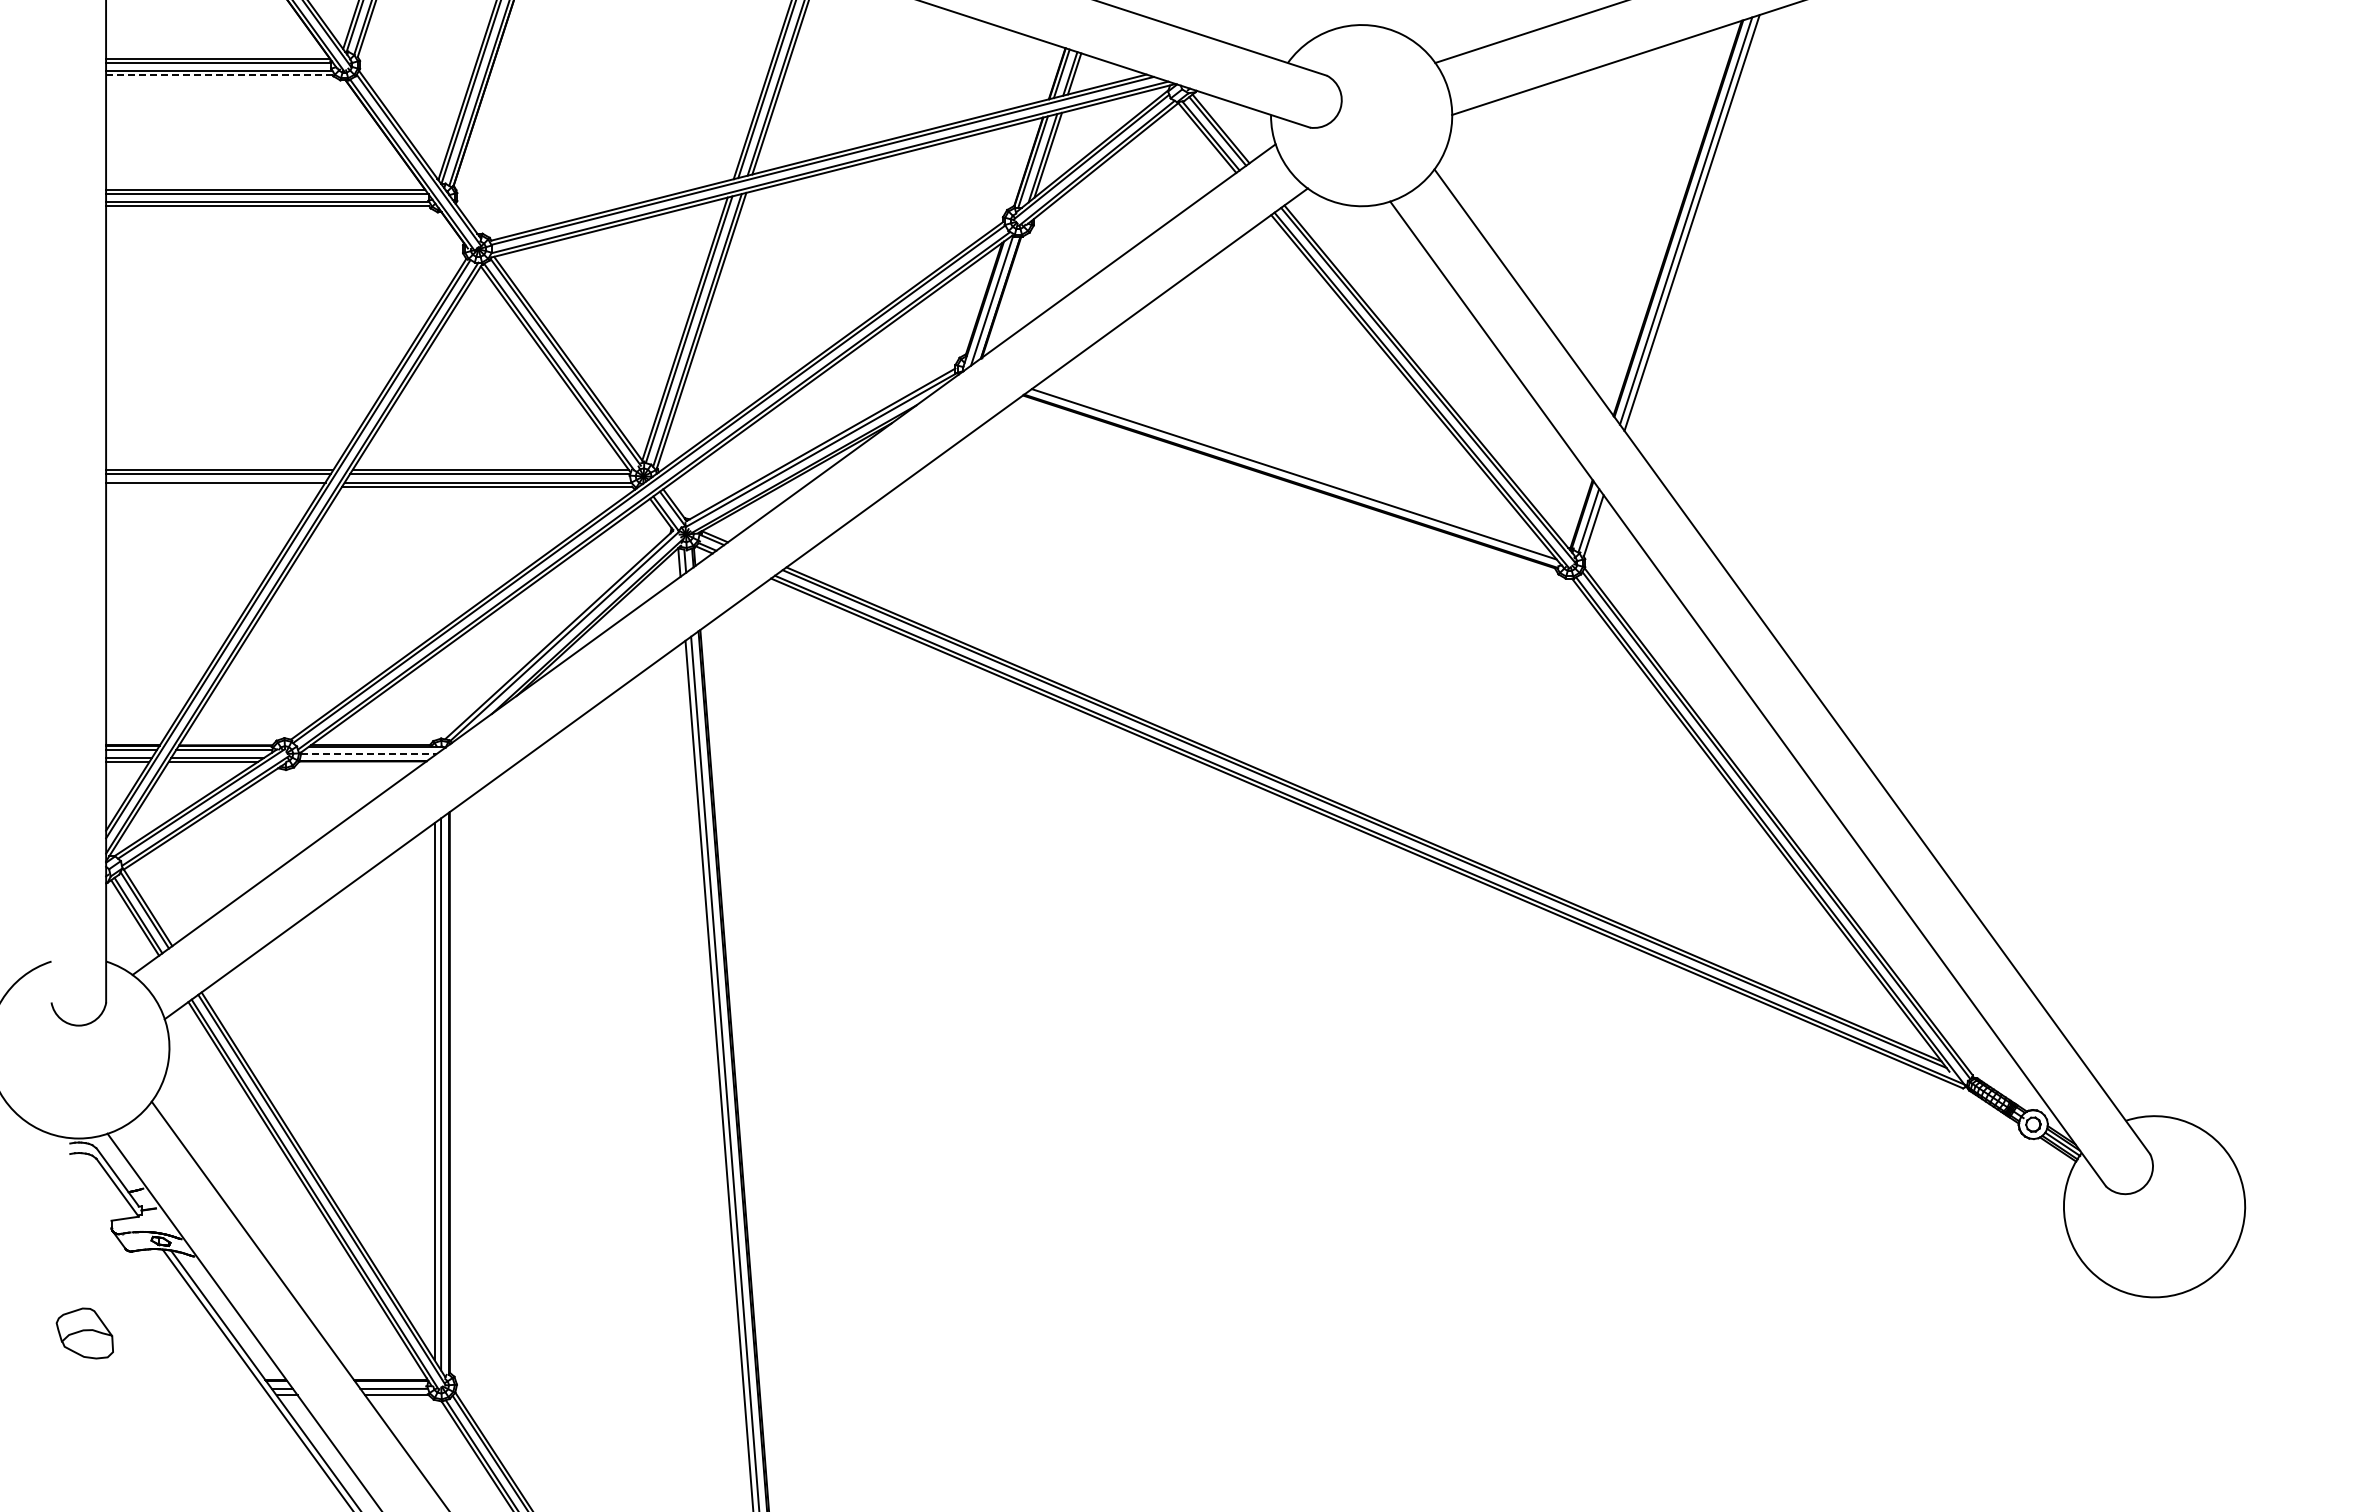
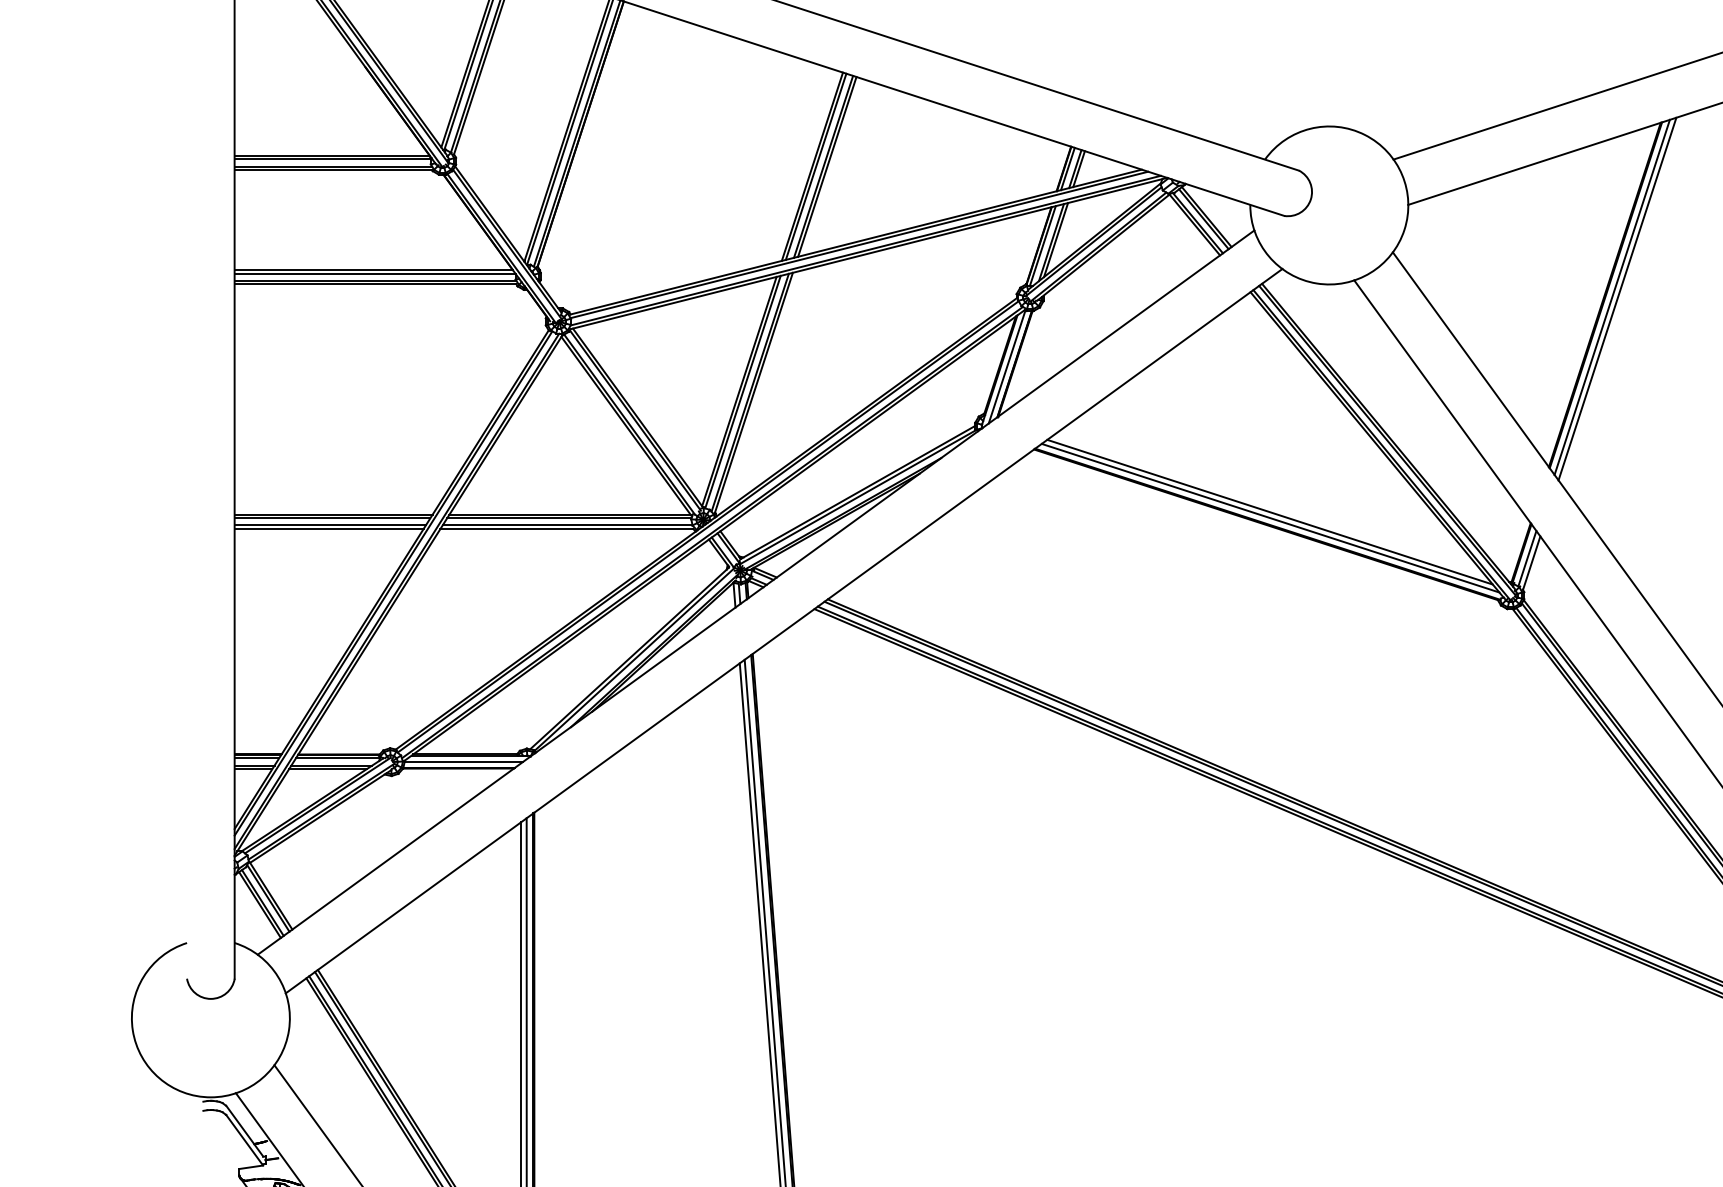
line: (219, 75) -> (333, 170), dashed -> solid
line: (1293, 467) -> (1269, 512), added
line: (214, 486) -> (329, 528), added
line: (369, 753) -> (464, 761), dashed -> solid

